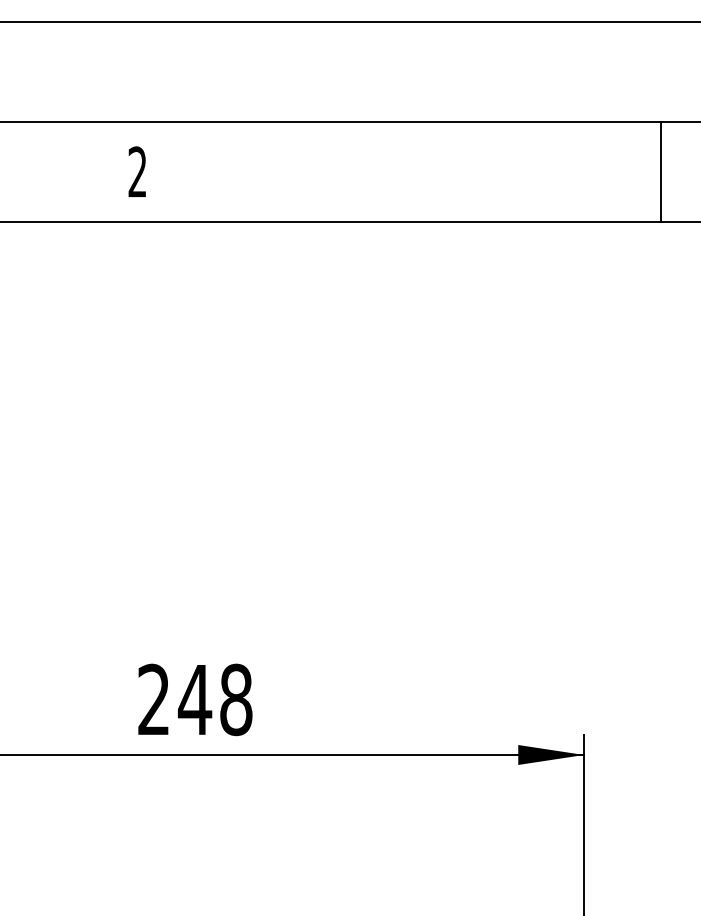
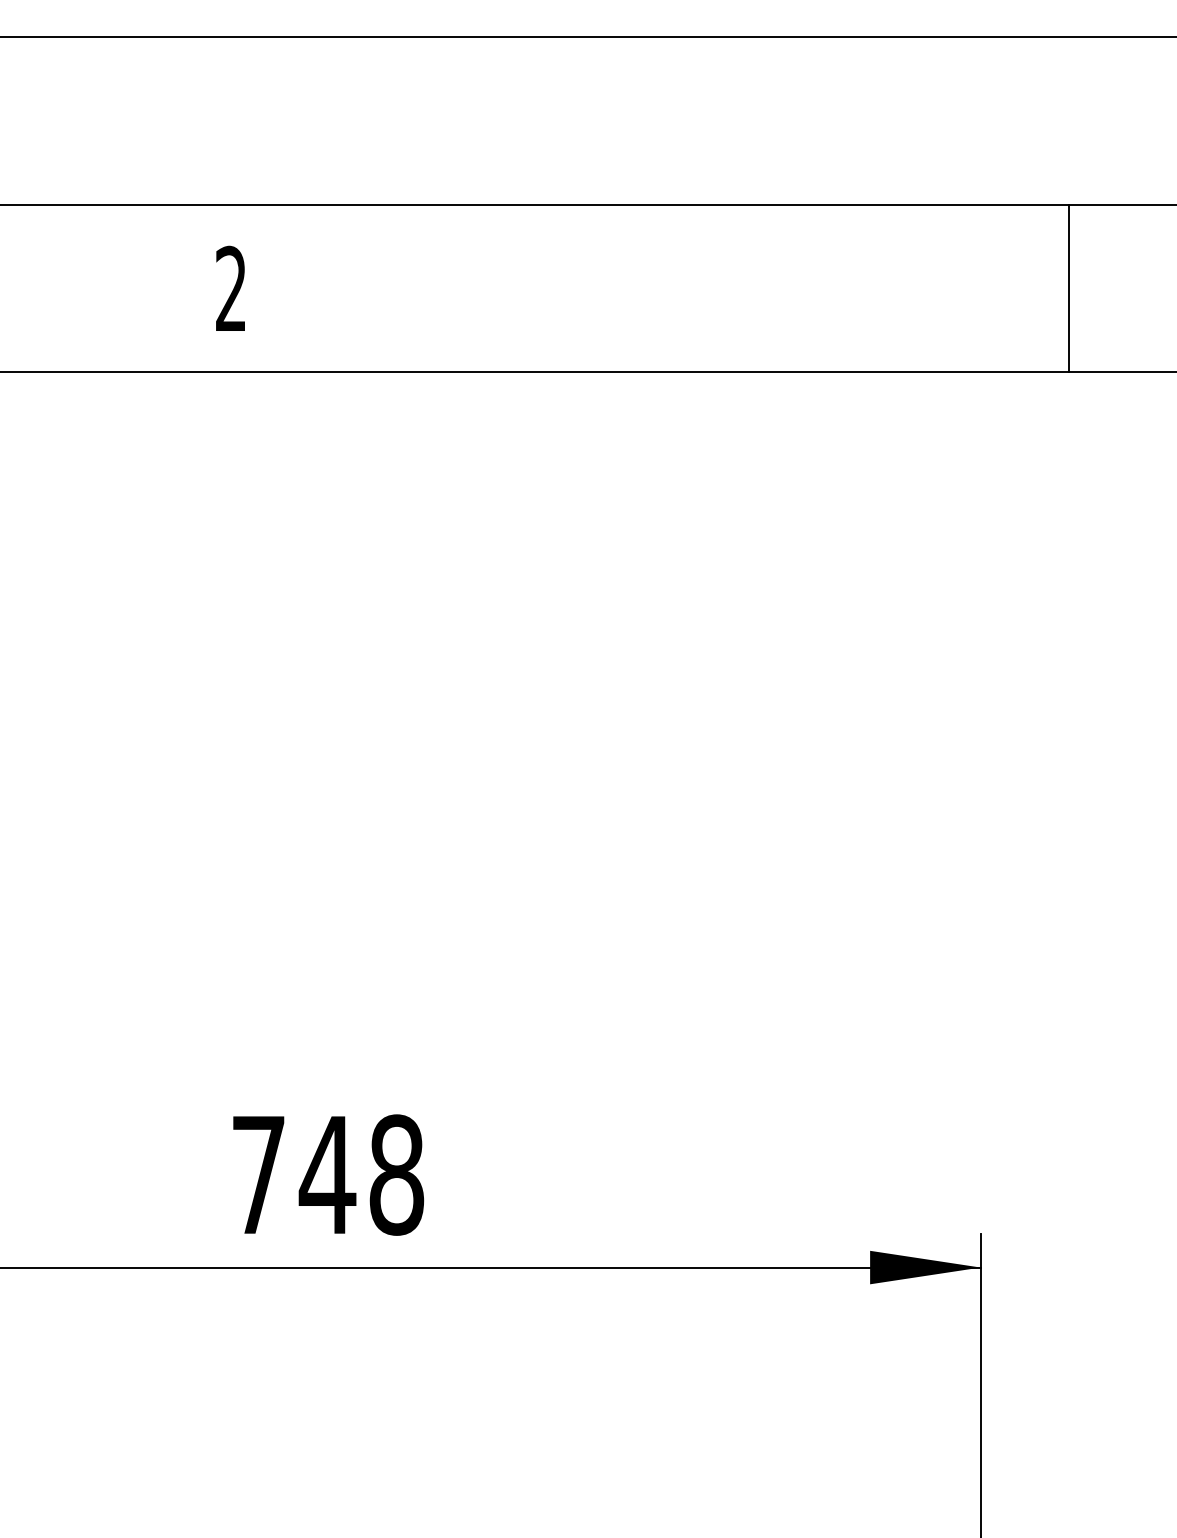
line: (660, 171) -> (1068, 288), moved
text: (153, 698) -> (257, 1172), 248 -> 748

